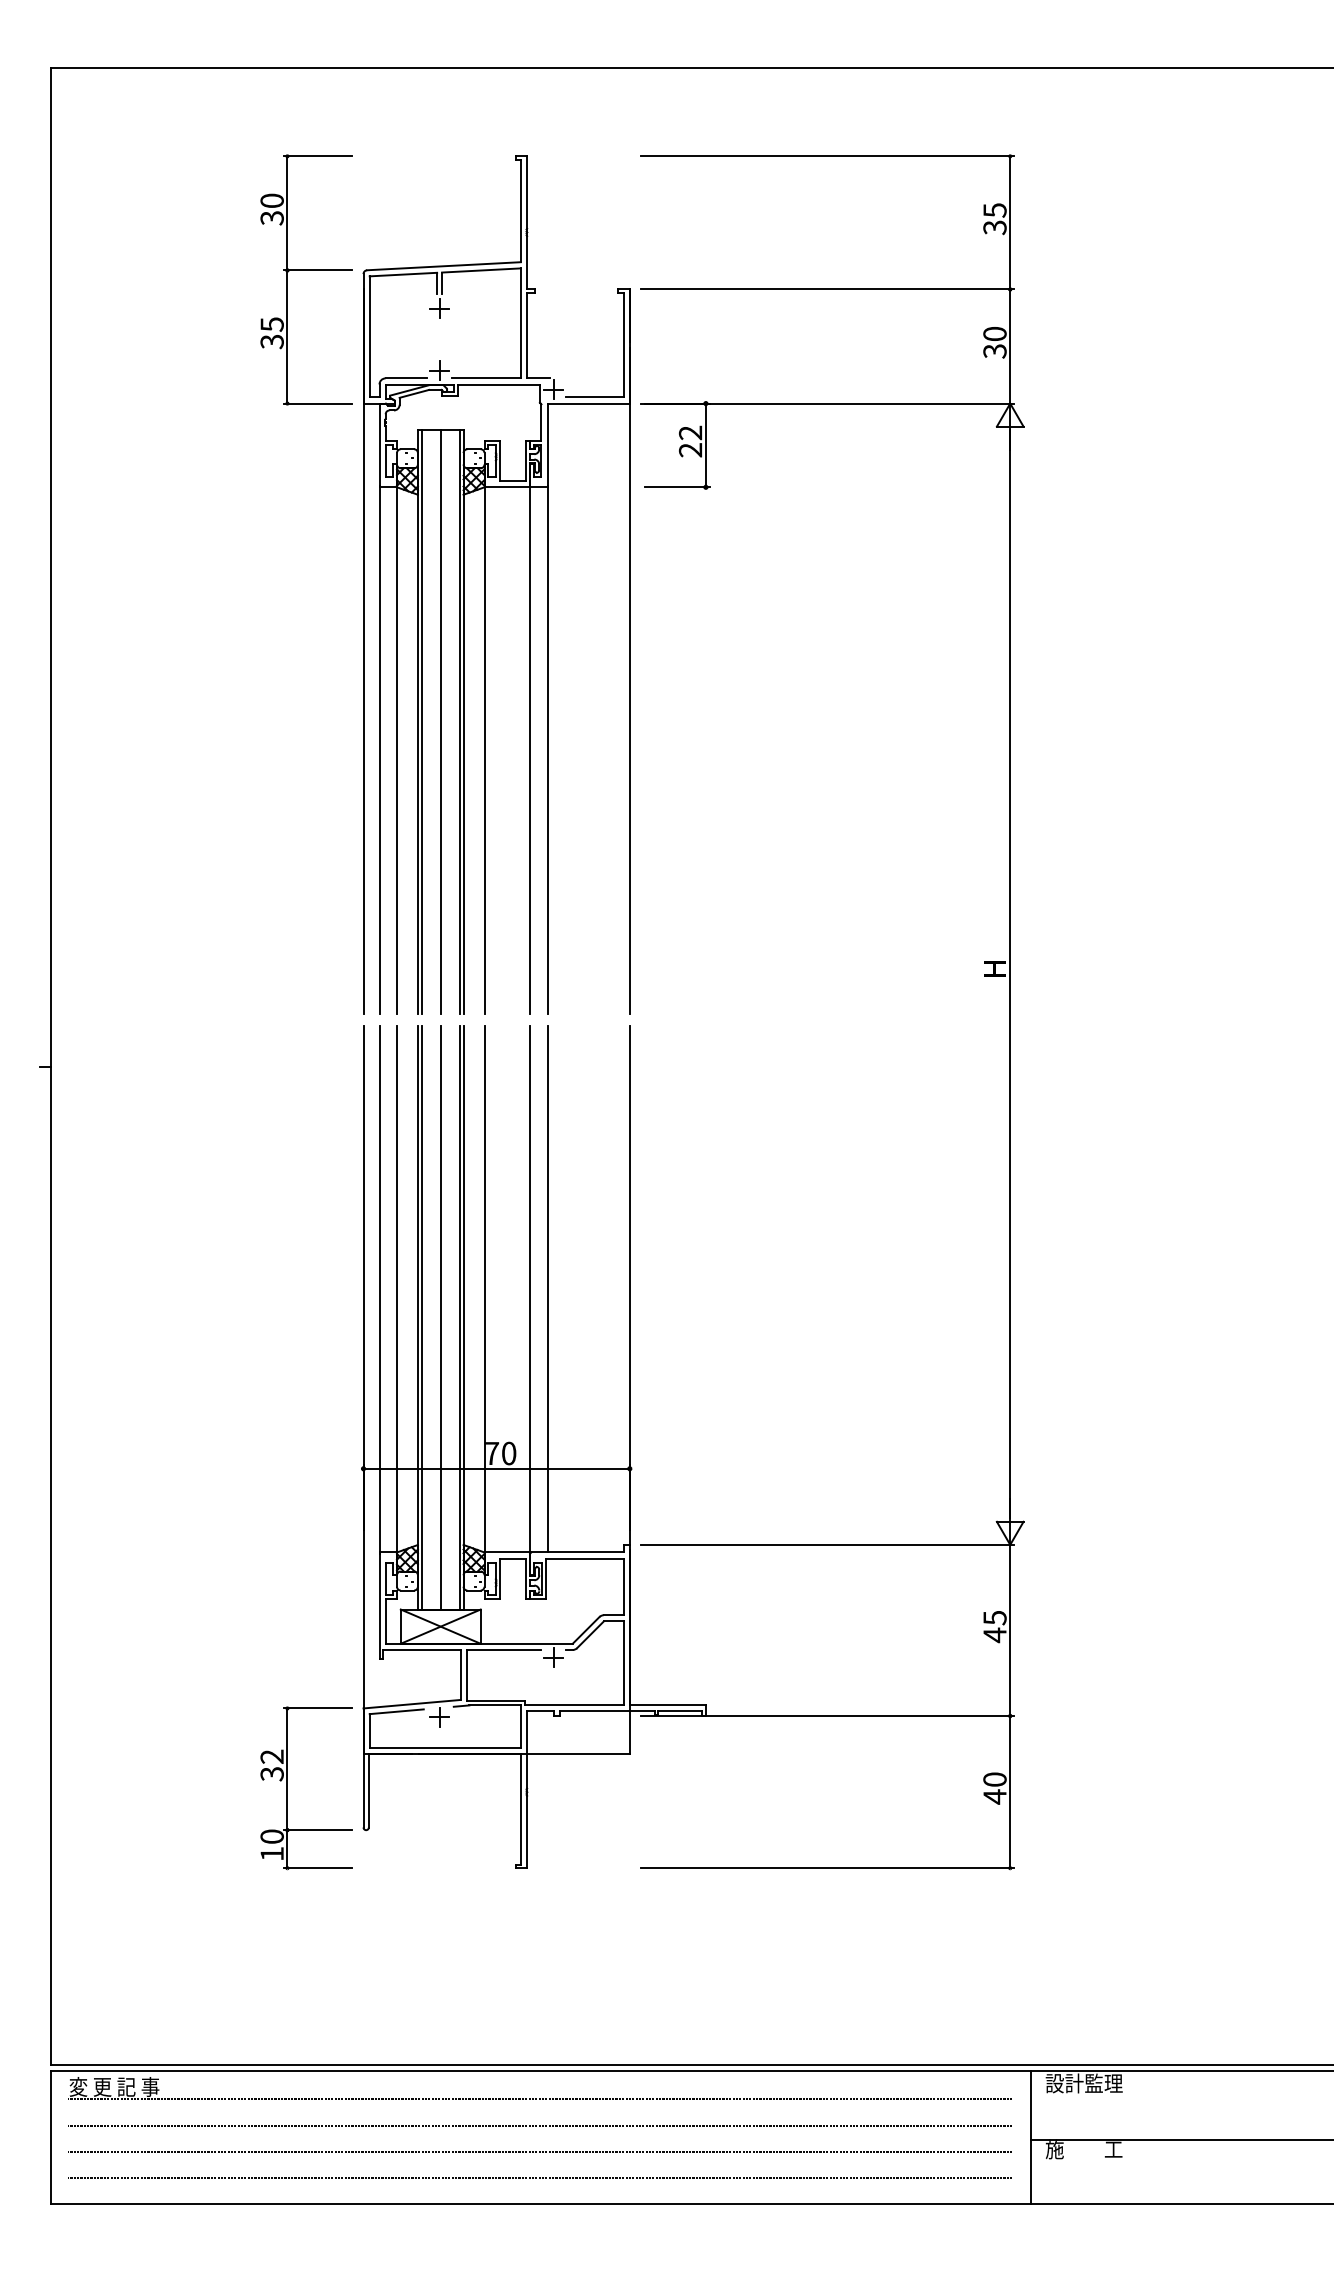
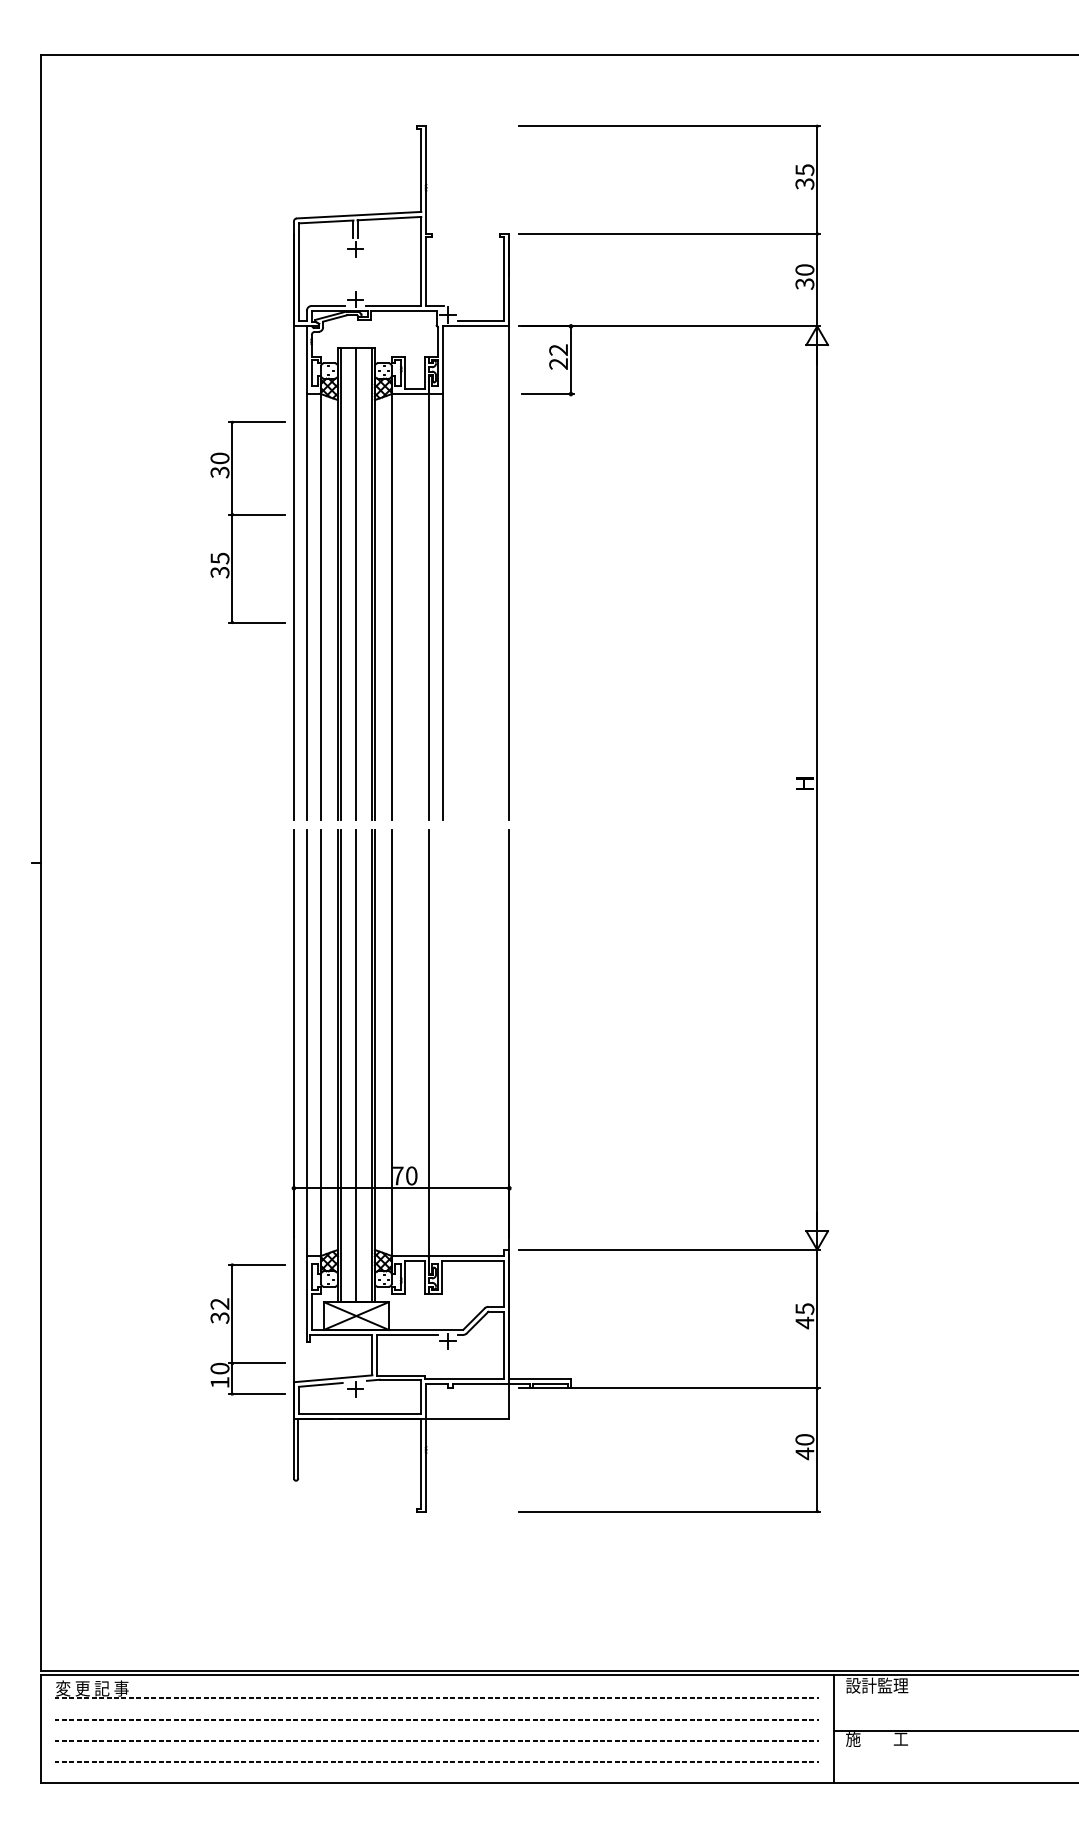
part: (306, 270) -> (247, 514), moved
line: (547, 1288) -> (442, 1042), removed
part: (287, 1788) -> (232, 1329), moved

